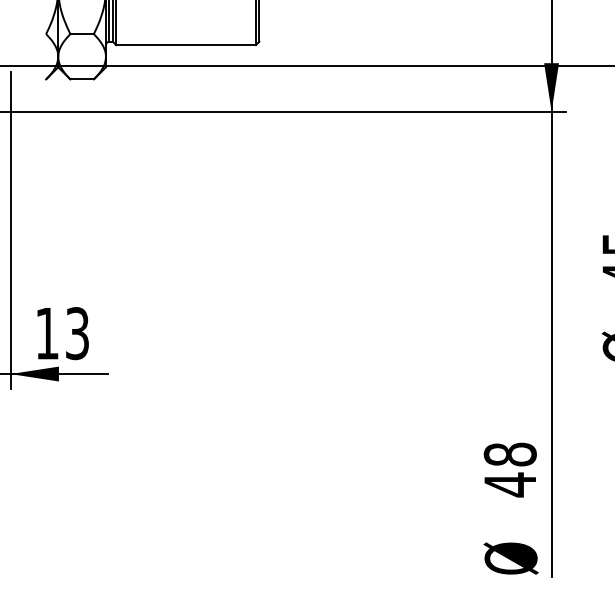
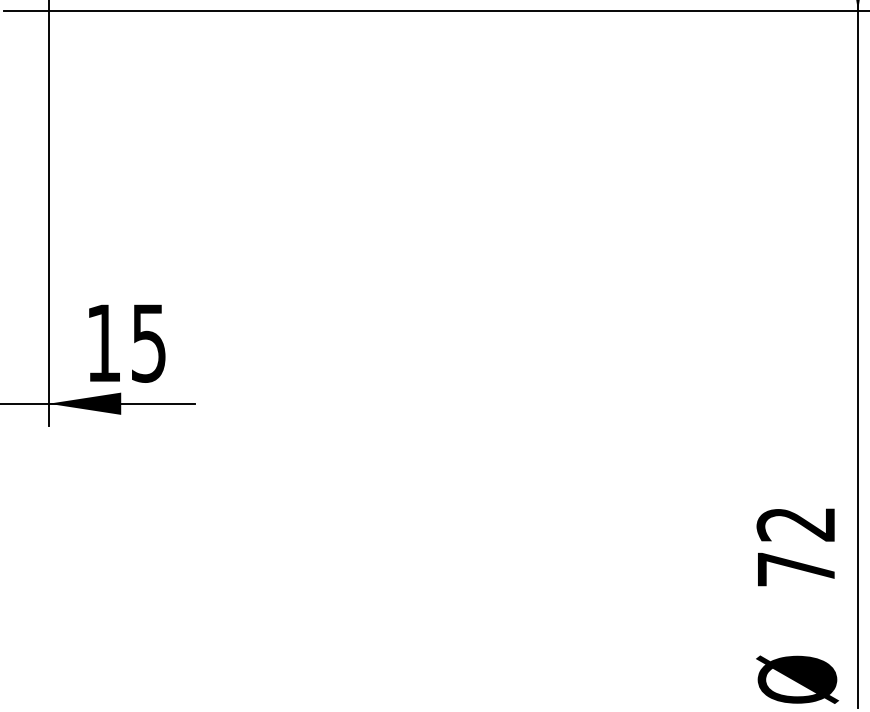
text: (77, 333) -> (148, 343), 13 -> 15
text: (509, 469) -> (795, 546), 48 -> 72

